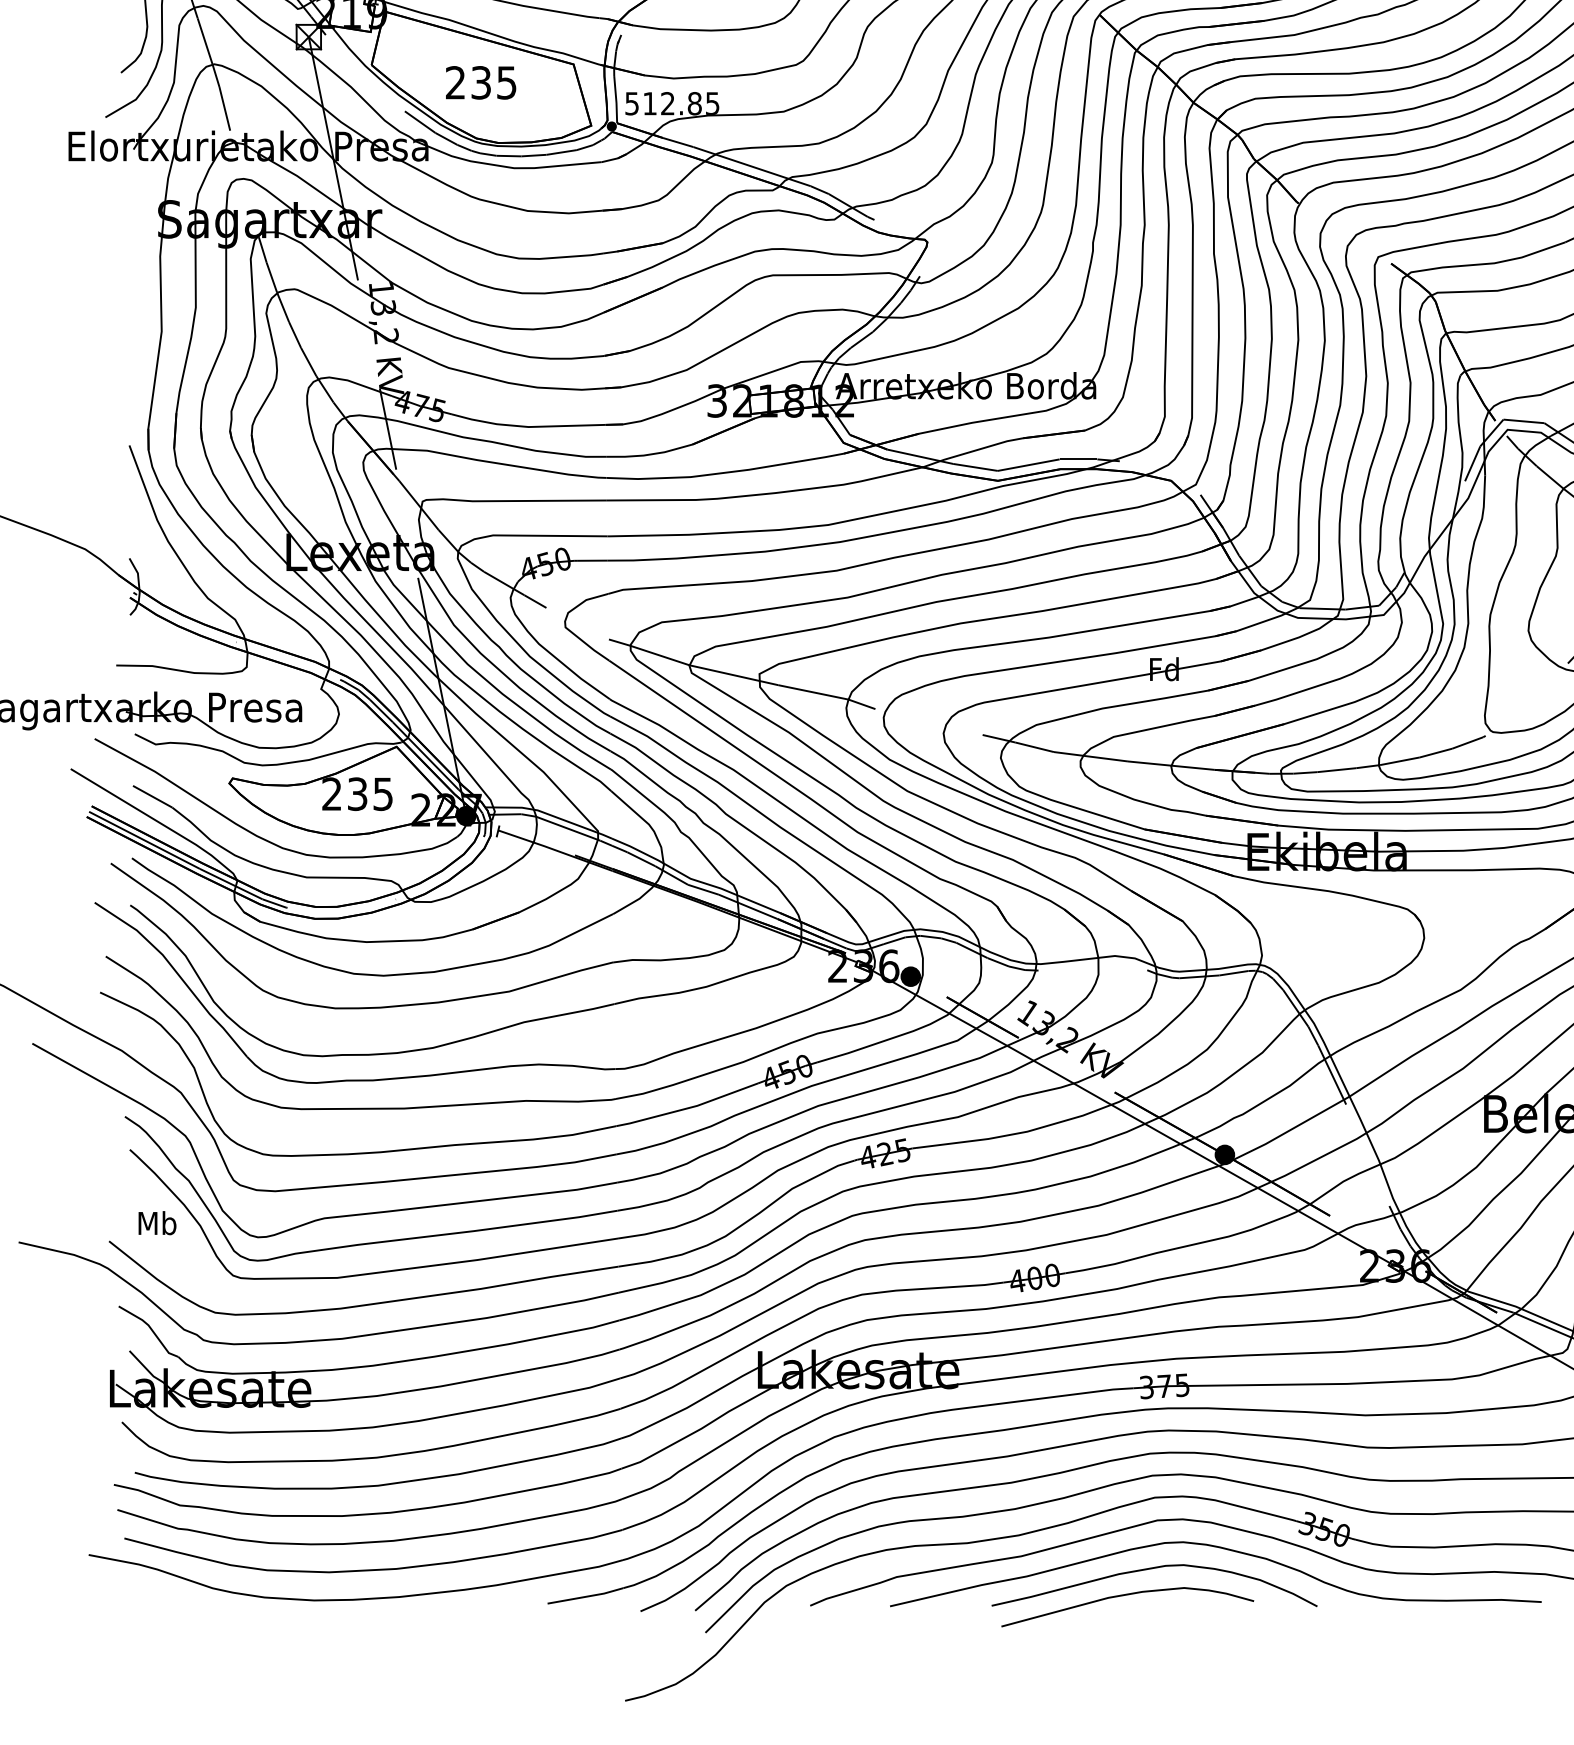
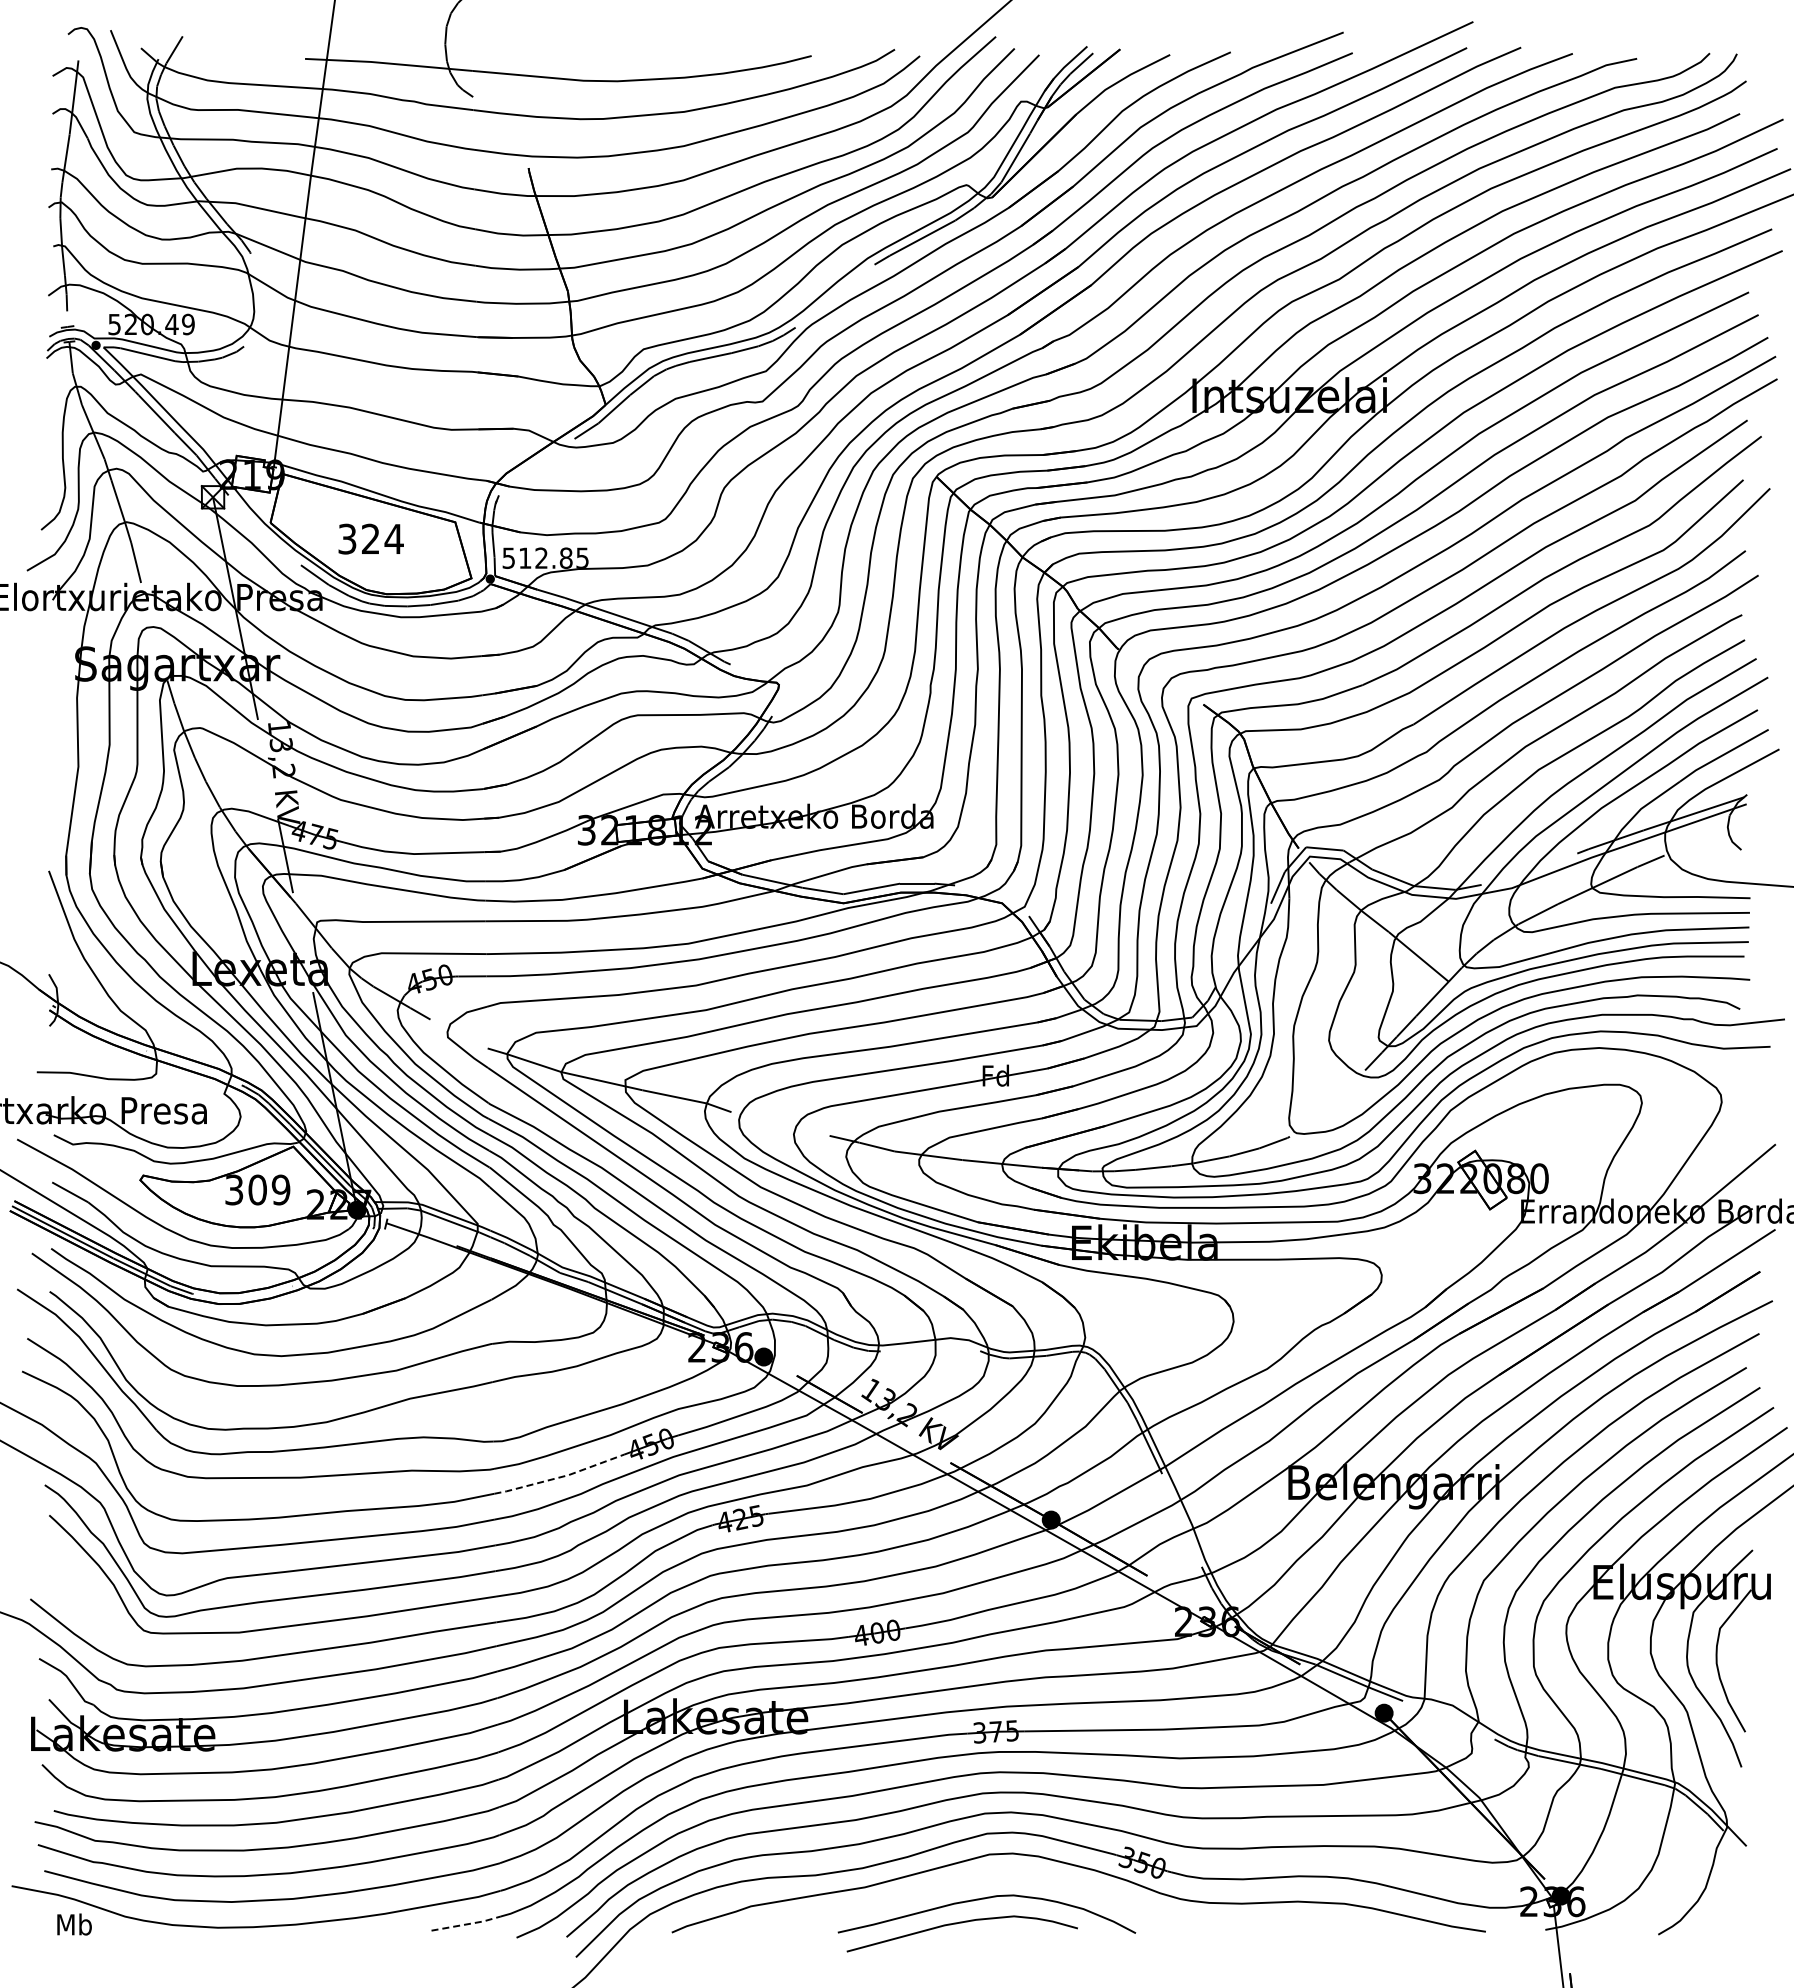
text: (480, 83) -> (370, 539), 235 -> 324
text: (357, 793) -> (257, 1189), 235 -> 309
line: (688, 1108) -> (560, 1477), solid -> dashed
text: (157, 1223) -> (74, 1924), moved
curve: (1219, 1548) -> (1046, 1880), removed
line: (586, 1596) -> (467, 1924), solid -> dashed

